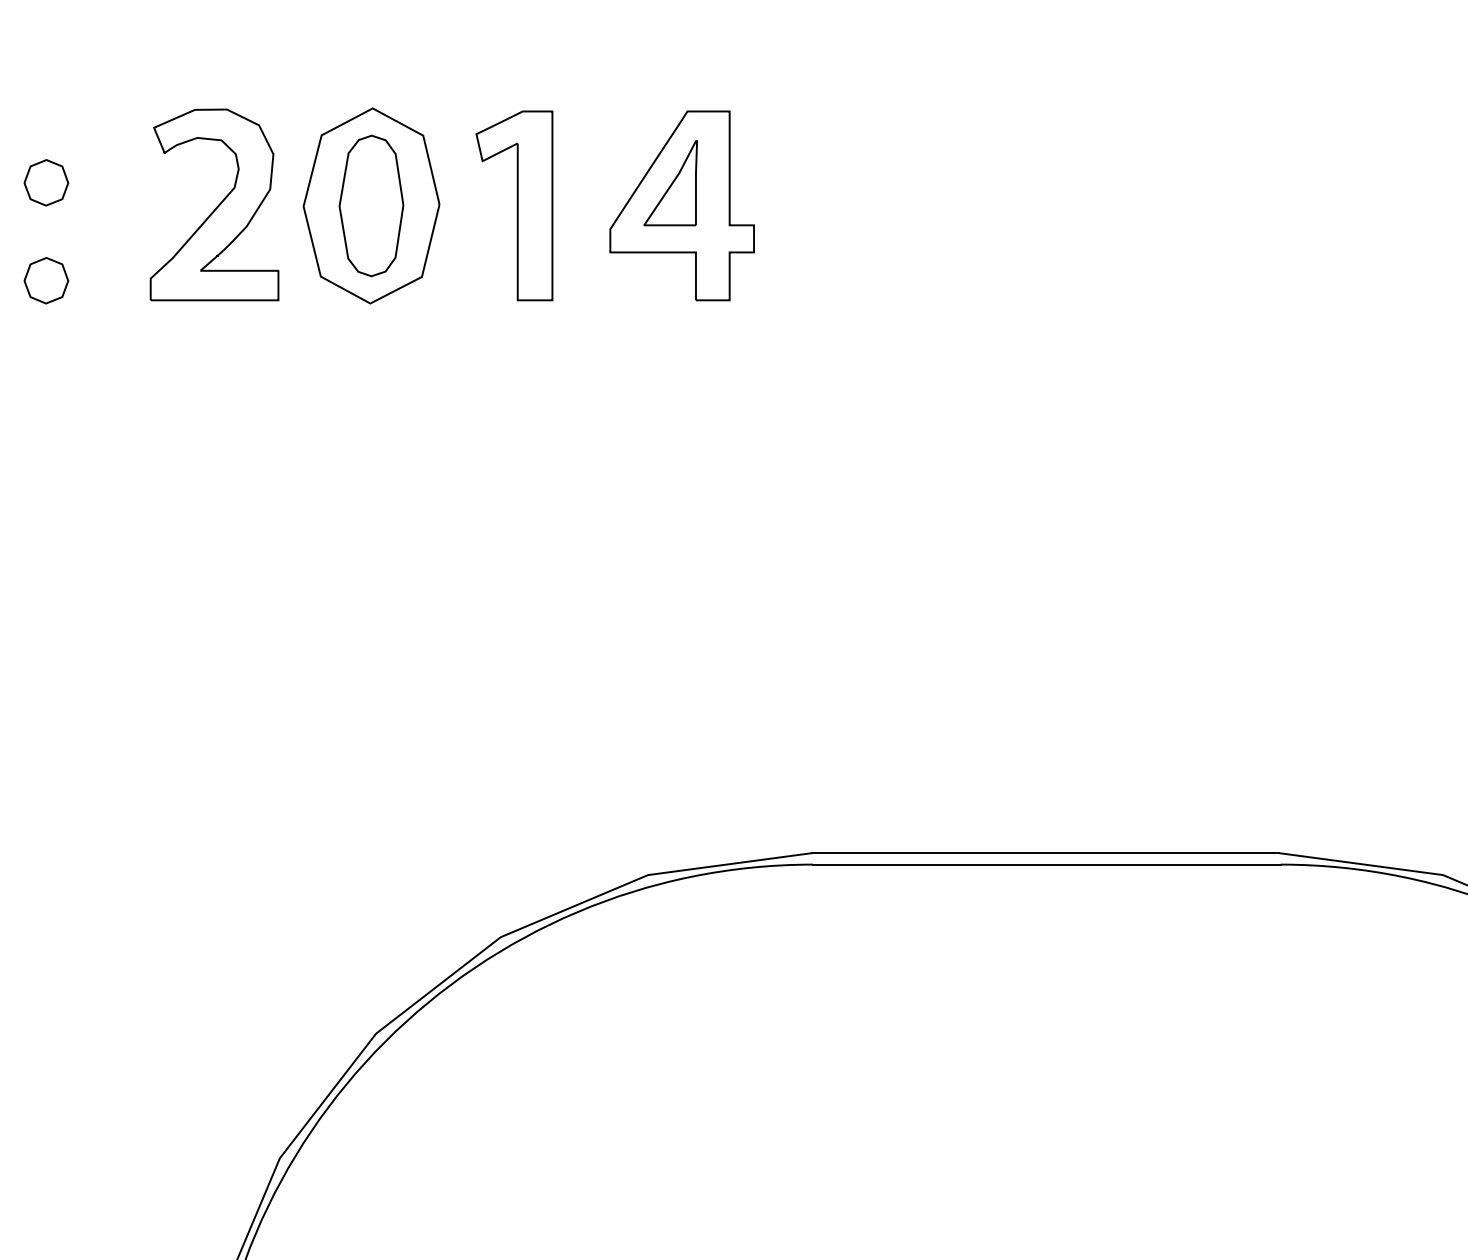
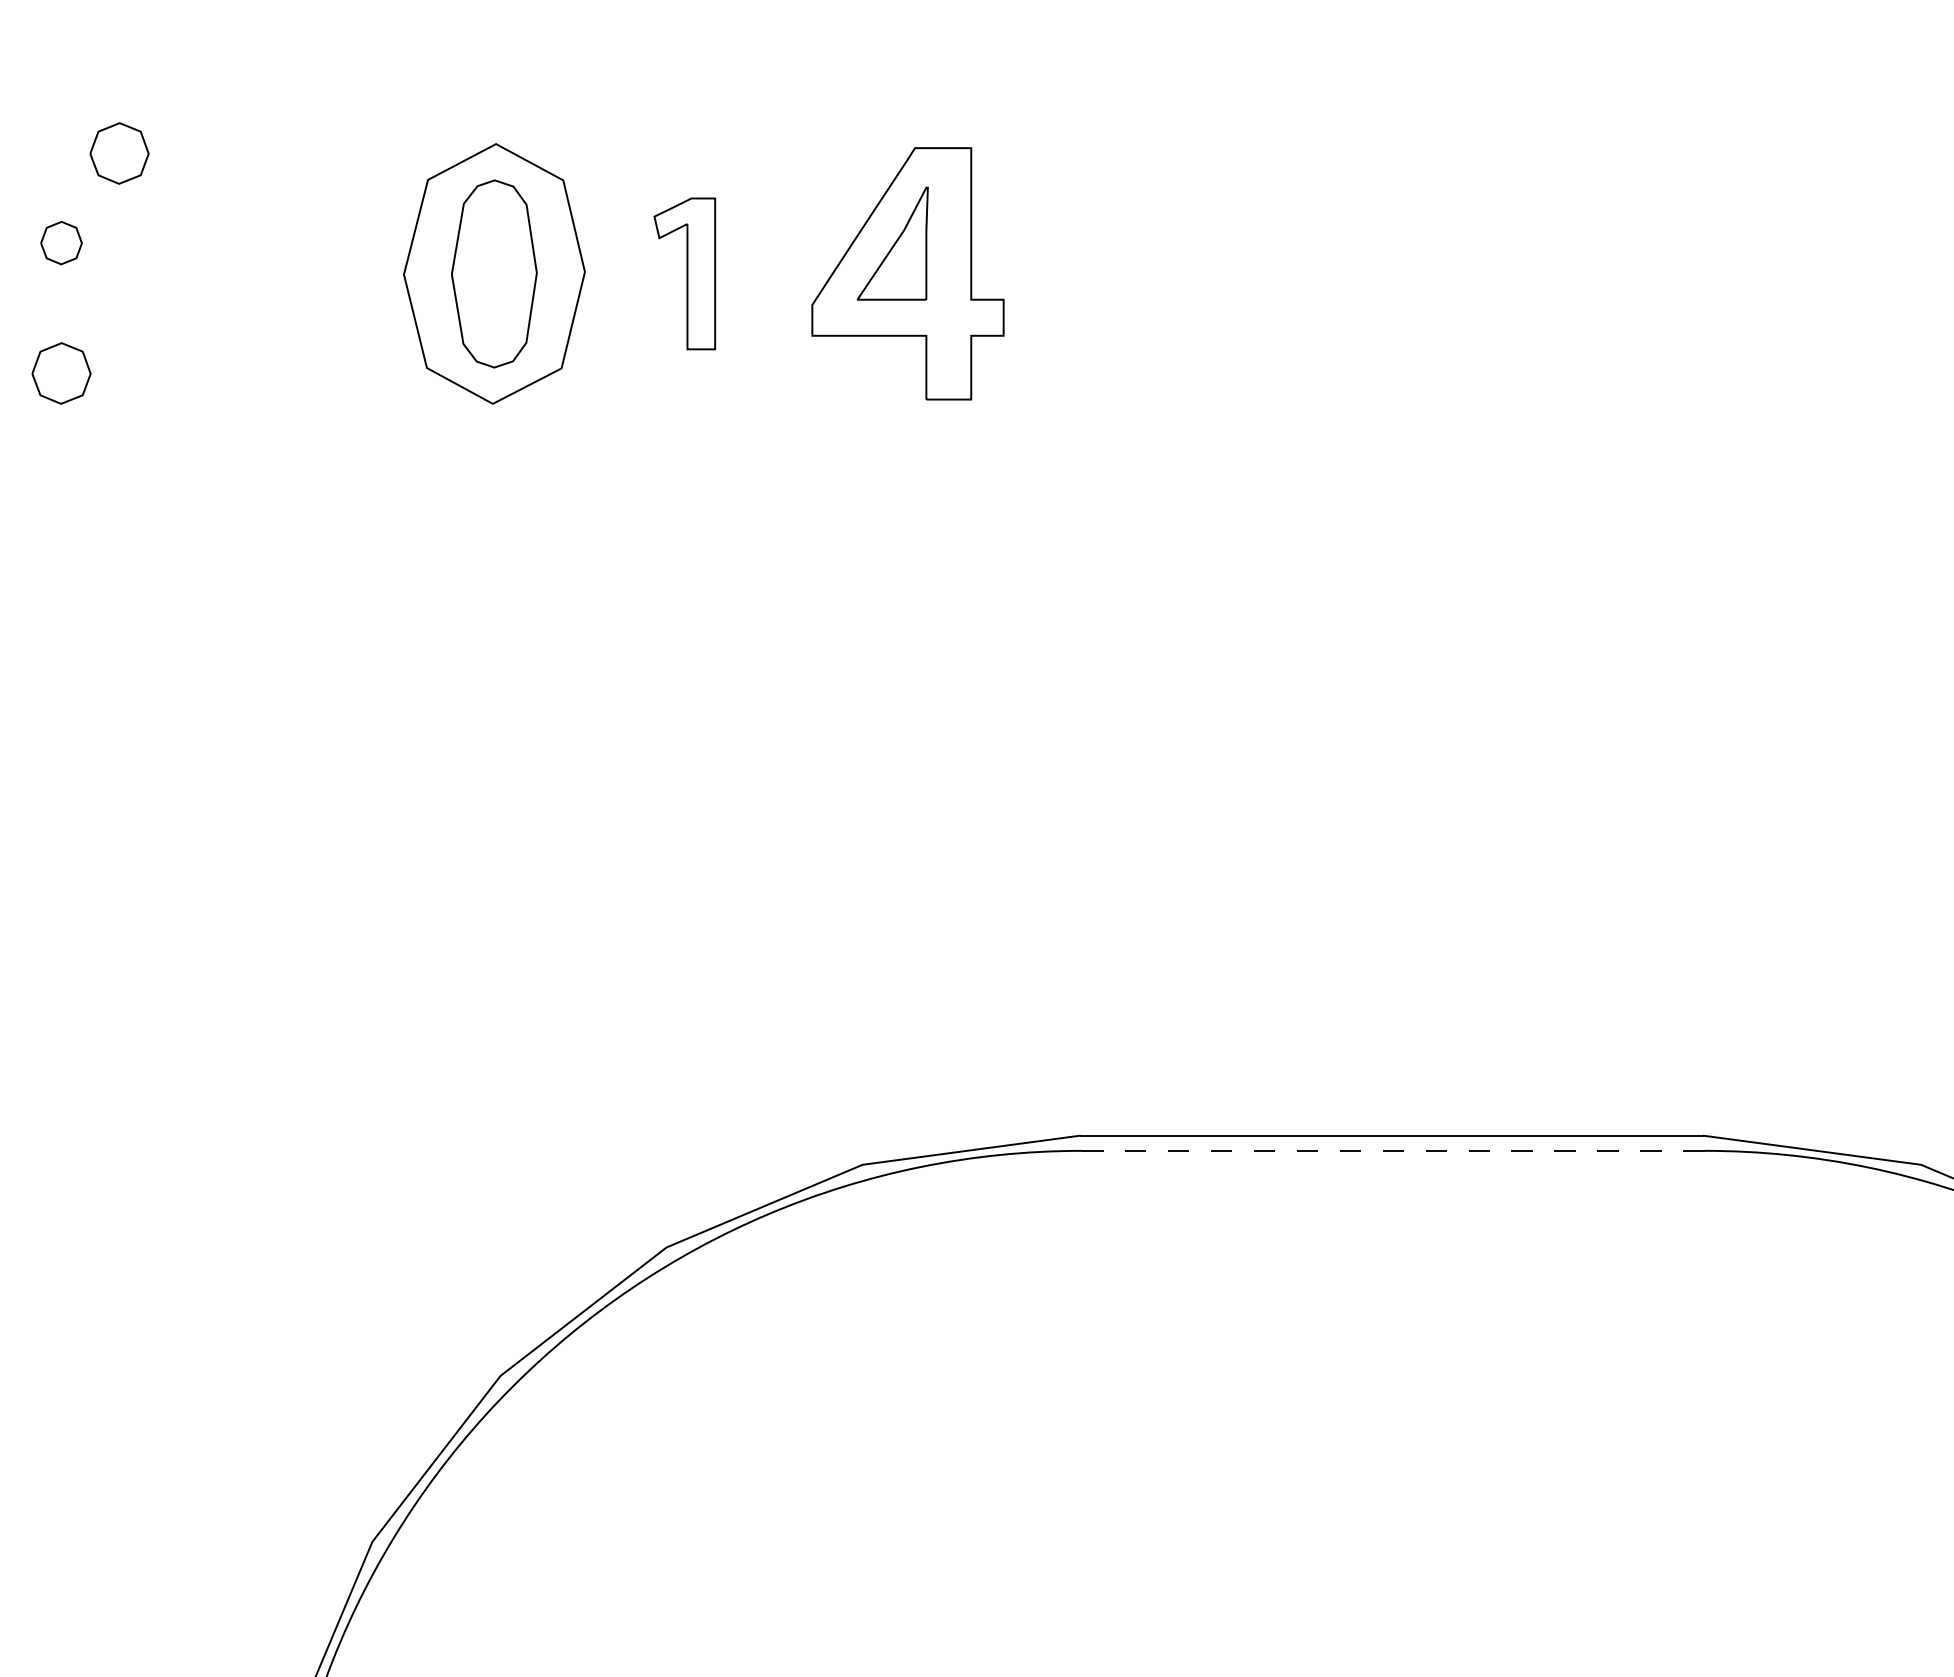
part: (89, 115) -> (119, 153), added
part: (46, 182) -> (61, 242), size x0.7
part: (214, 204) -> (285, 272), removed
part: (514, 205) -> (684, 273), size x0.6
line: (1046, 864) -> (1393, 1150), solid -> dashed

